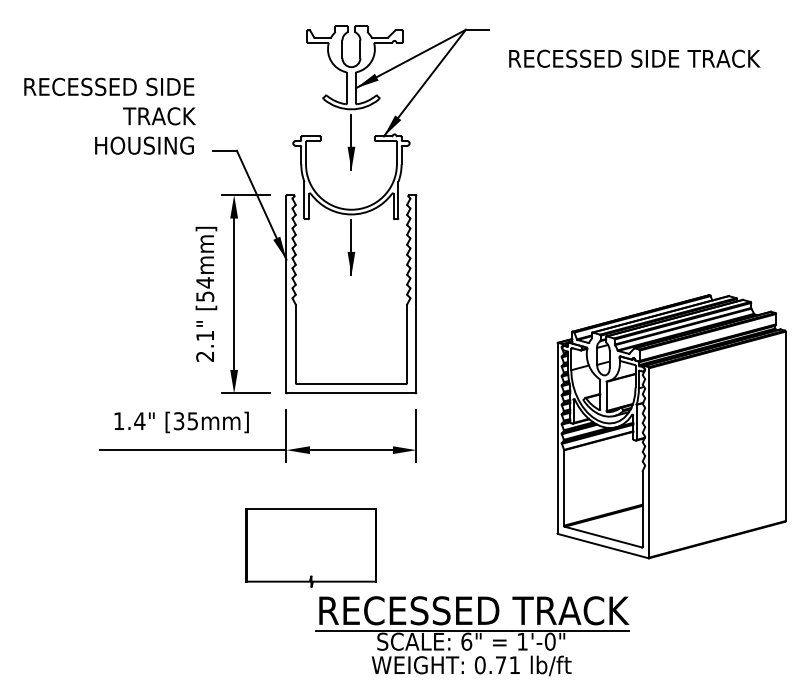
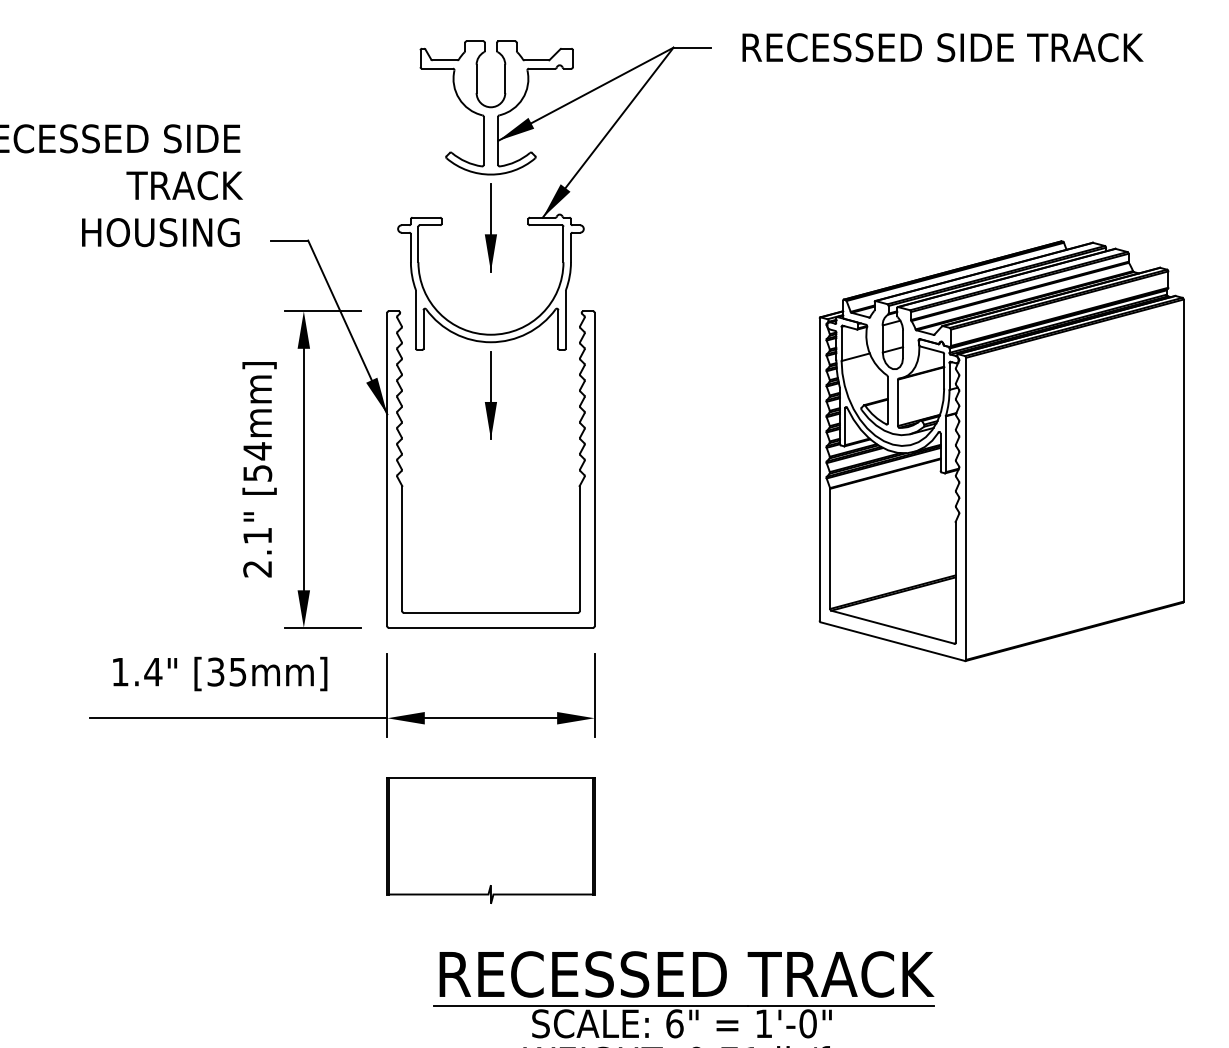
text: (634, 58) -> (942, 47), moved
part: (671, 426) -> (1001, 450), moved
part: (310, 547) -> (489, 840), moved

